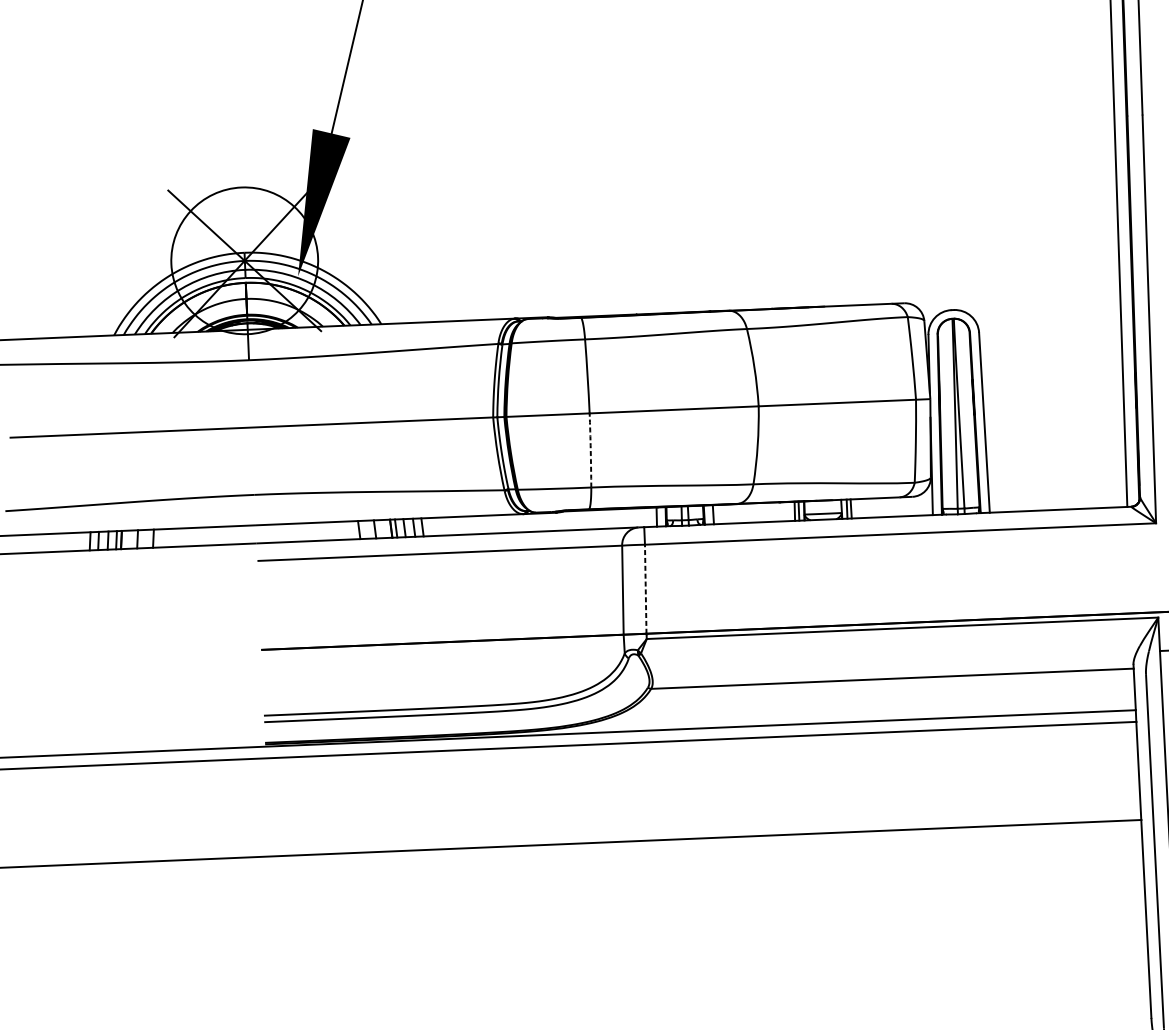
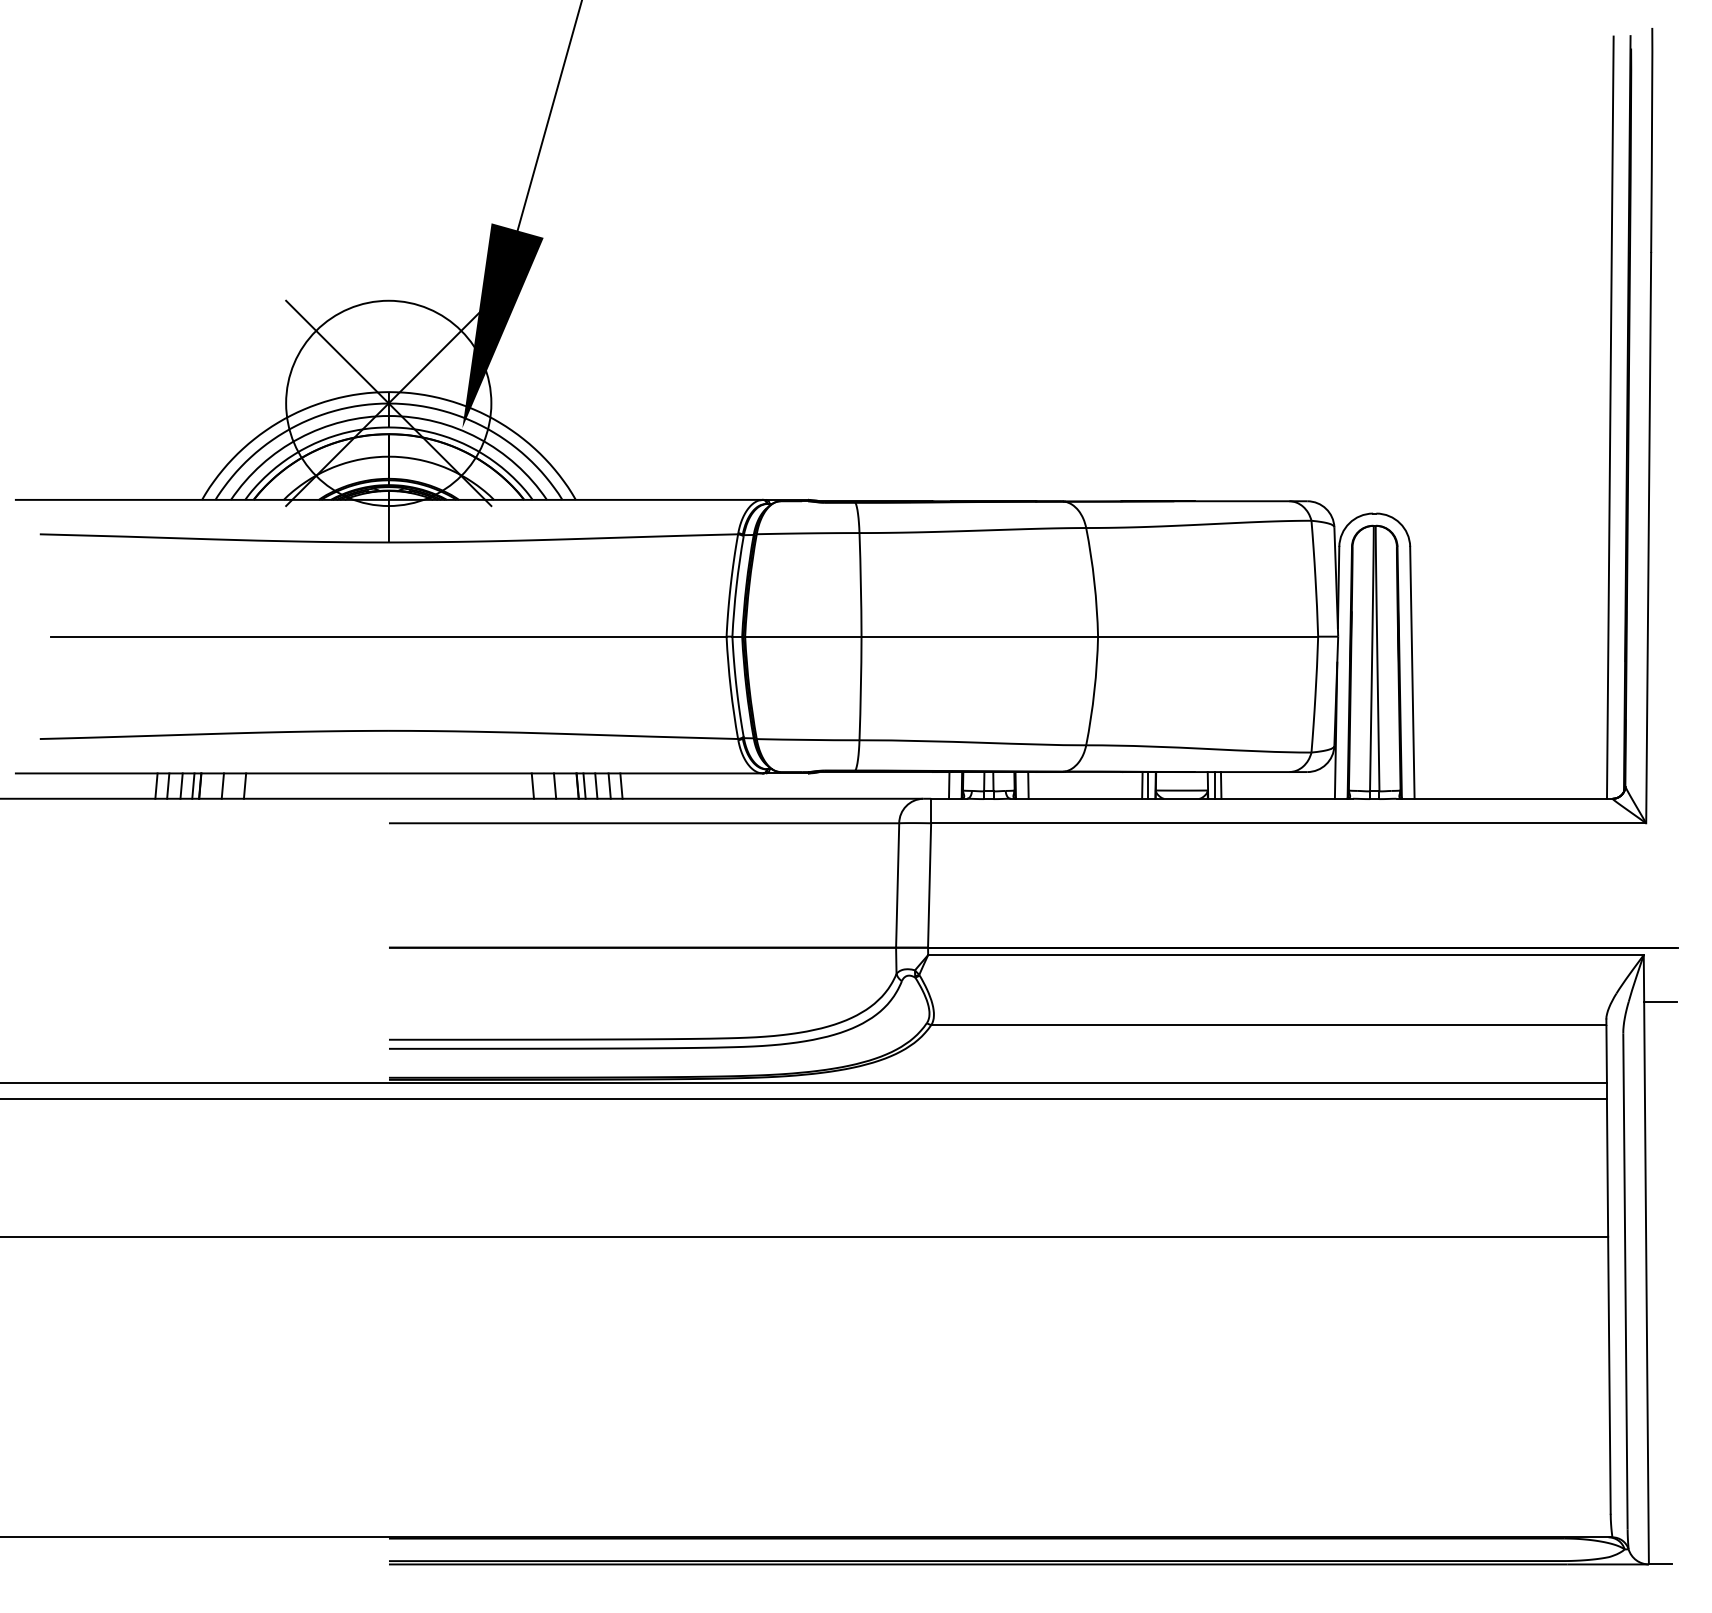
arc: (590, 450) -> (860, 688), dashed -> solid
line: (645, 589) -> (929, 885), dashed -> solid

